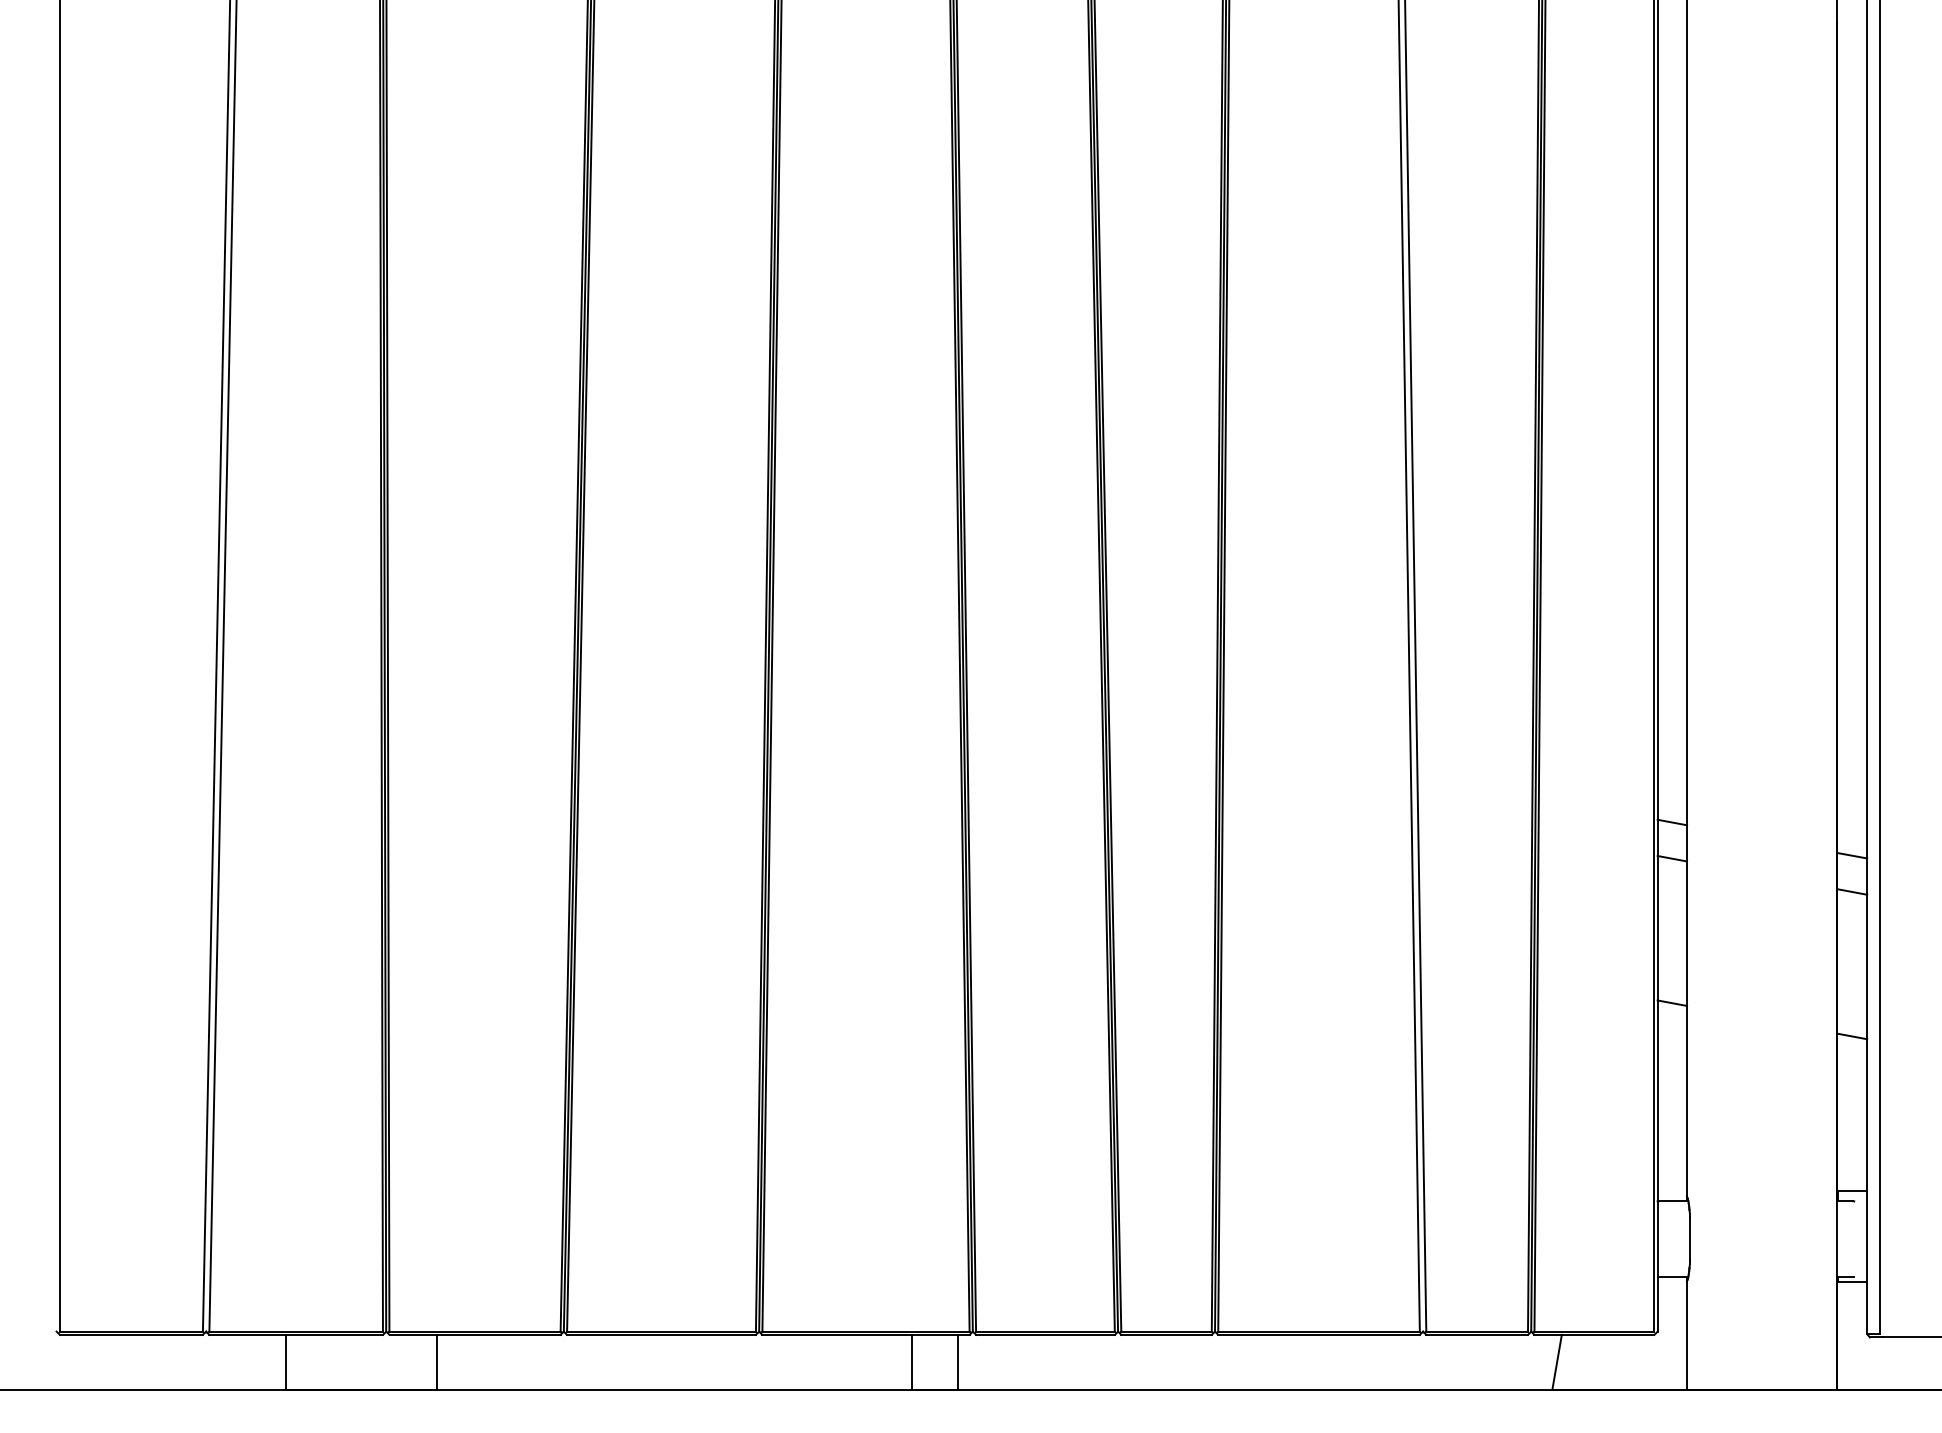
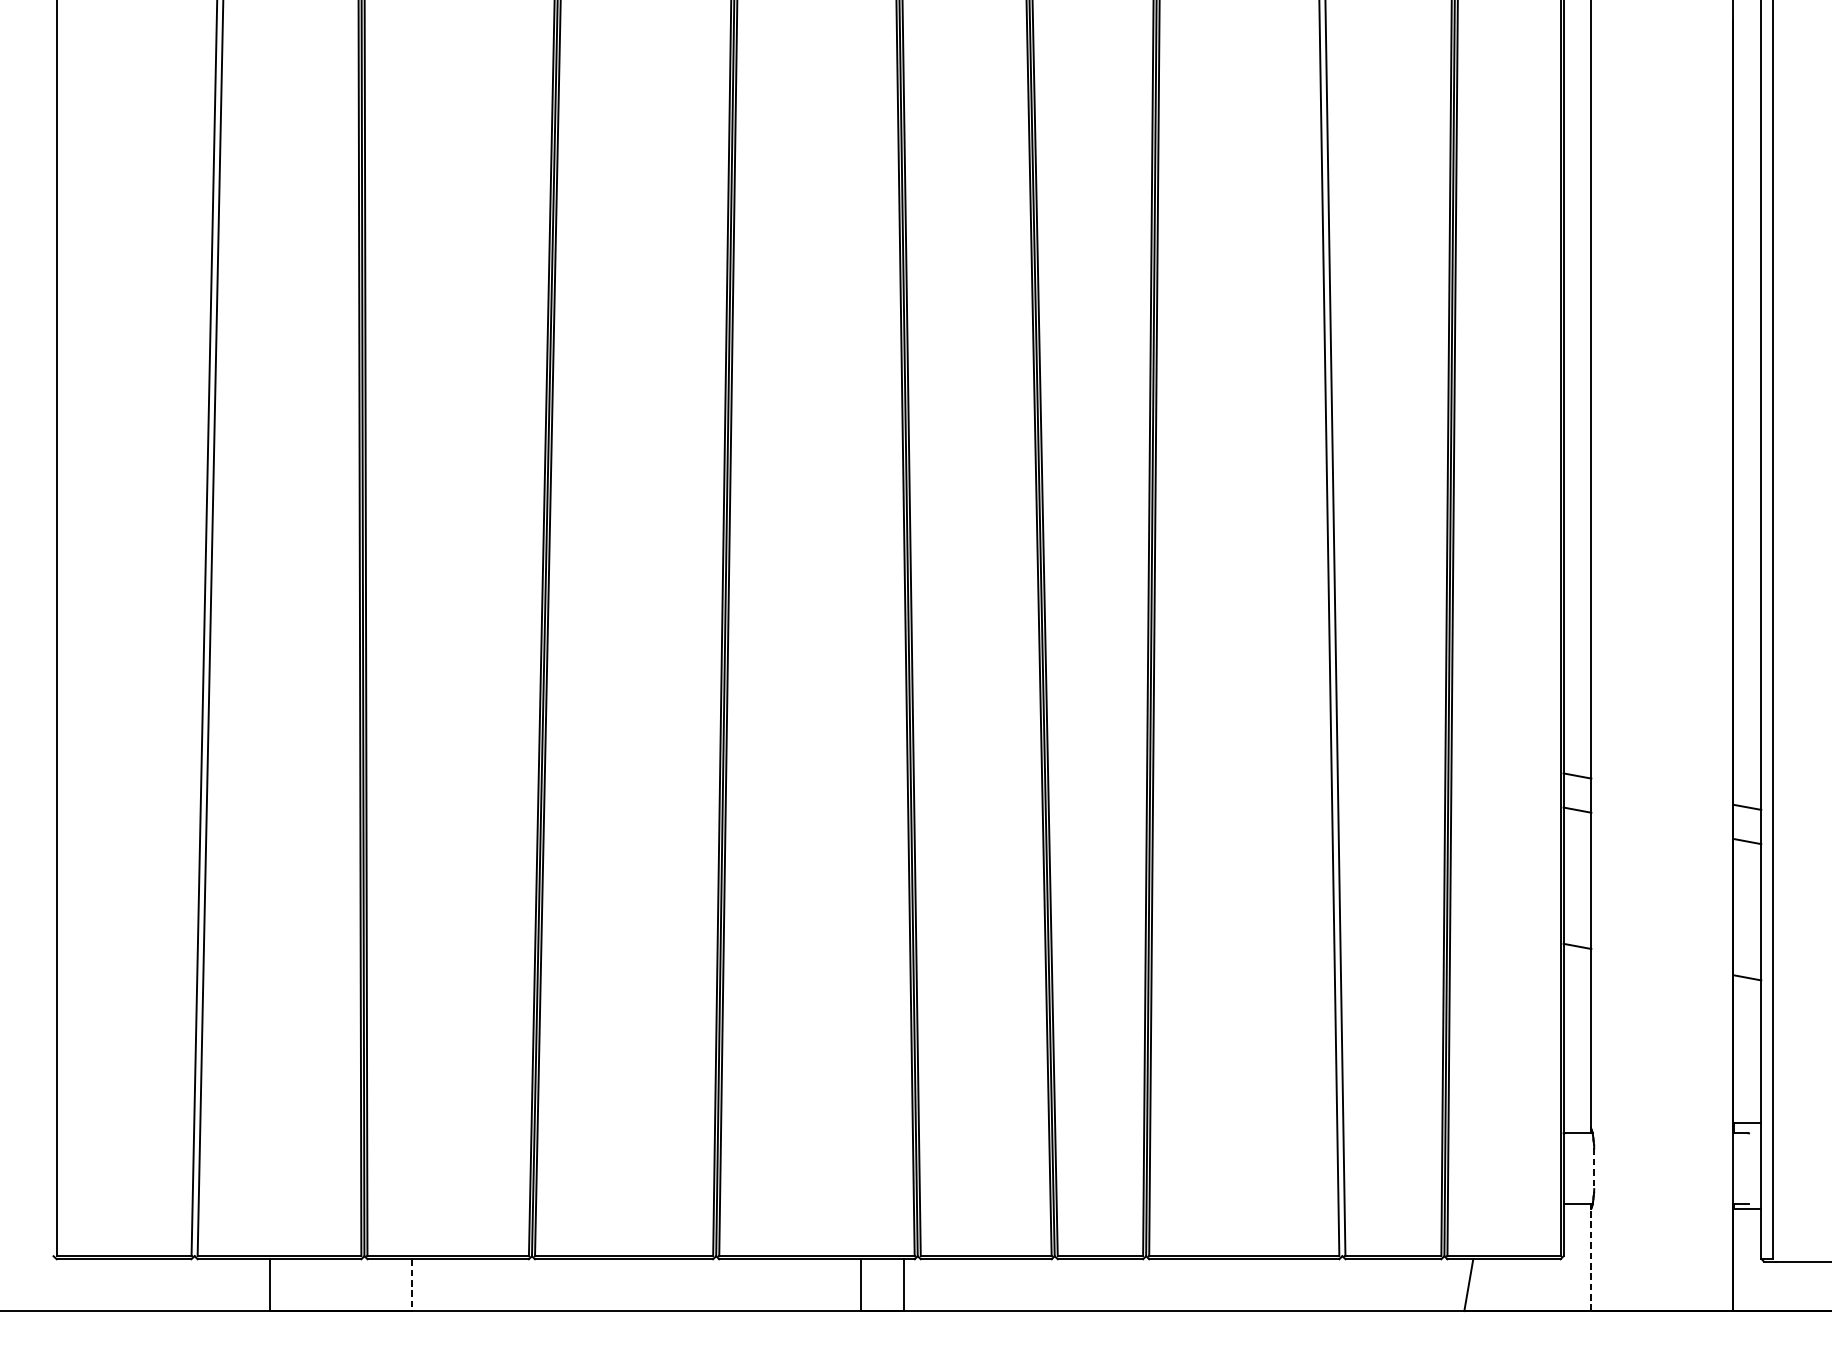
line: (1690, 1238) -> (1594, 1168), solid -> dashed
line: (1687, 1334) -> (1591, 1258), solid -> dashed
line: (436, 1362) -> (411, 1285), solid -> dashed

